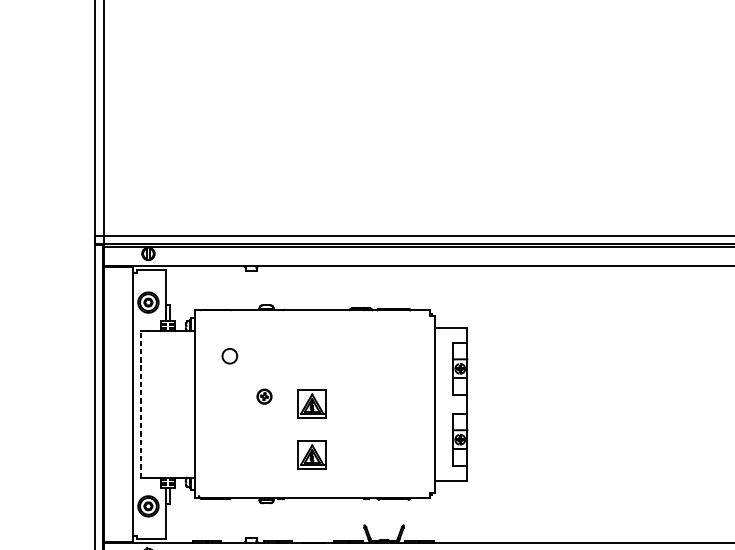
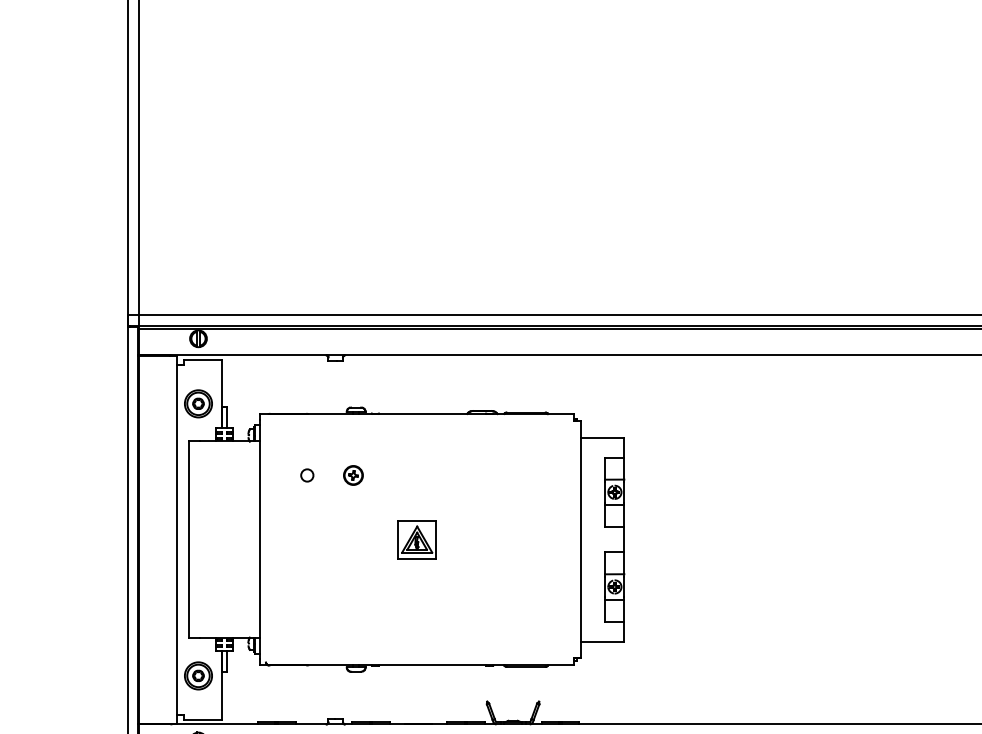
circle: (230, 356) -> (307, 475), size x0.62
part: (264, 396) -> (353, 475), moved
line: (141, 404) -> (189, 539), dashed -> solid
part: (311, 455) -> (416, 607), removed

